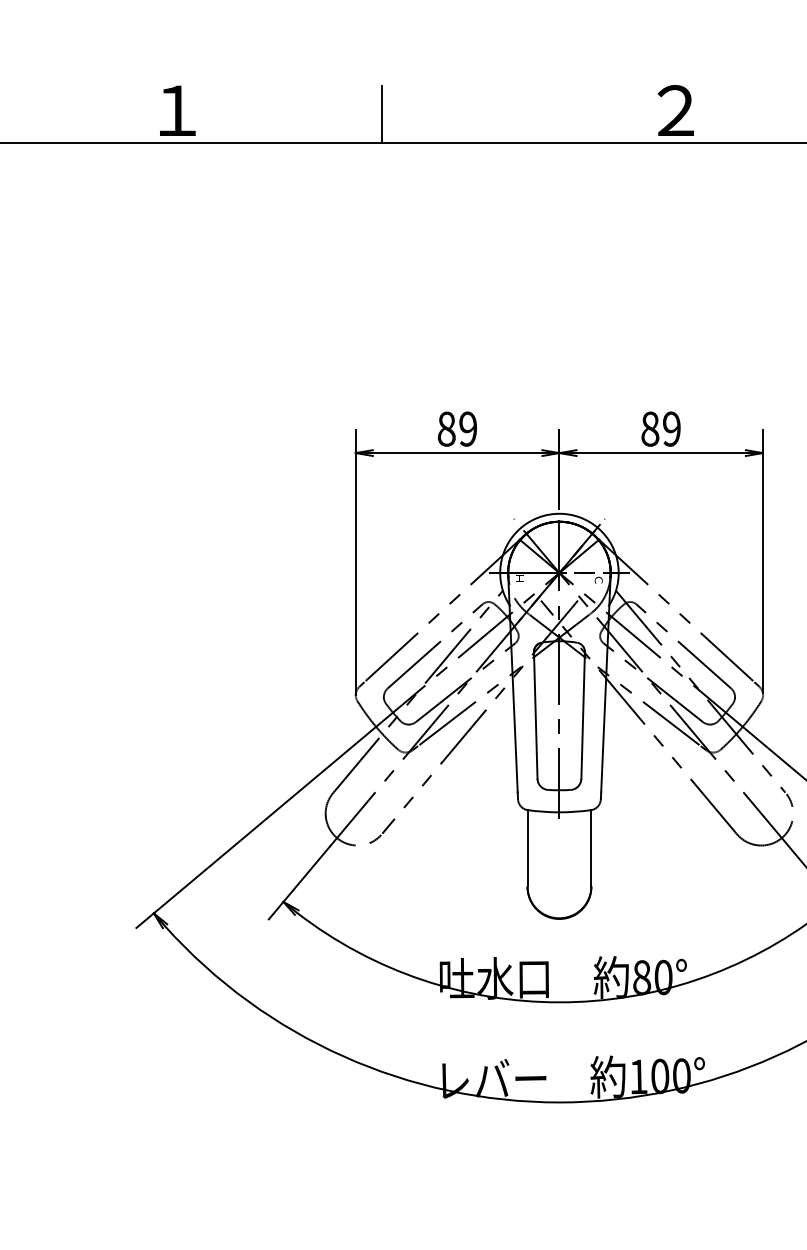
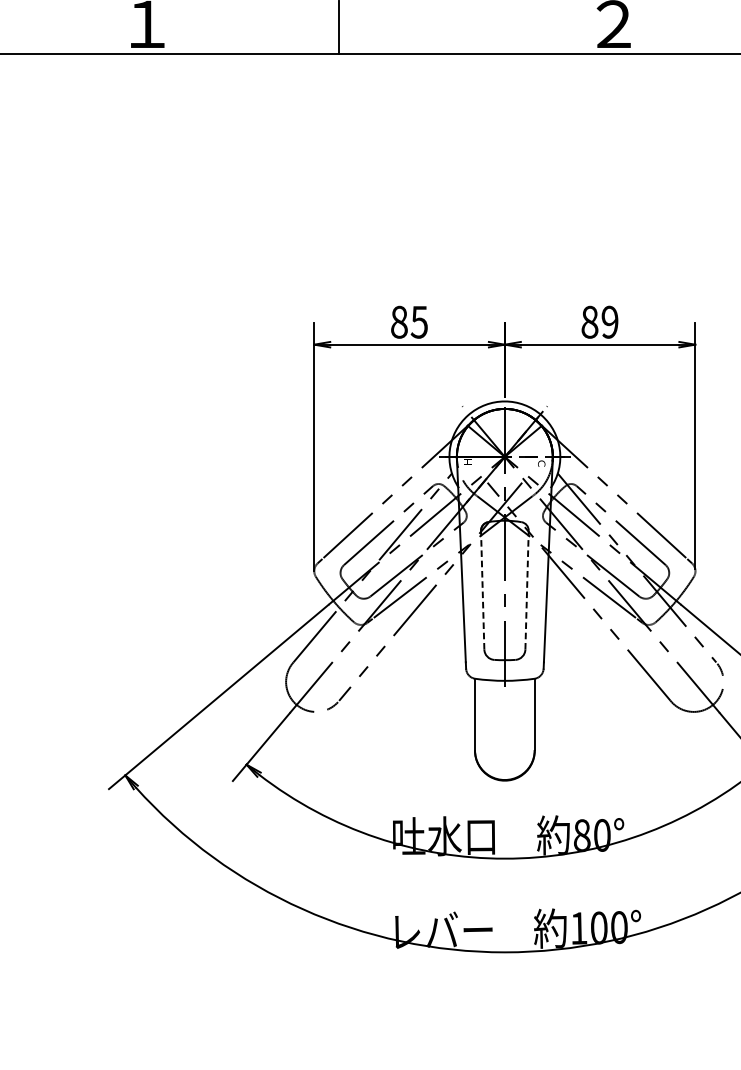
text: (467, 428) -> (418, 321), 89 -> 85
line: (535, 714) -> (482, 589), solid -> dashed
line: (583, 714) -> (527, 589), solid -> dashed

